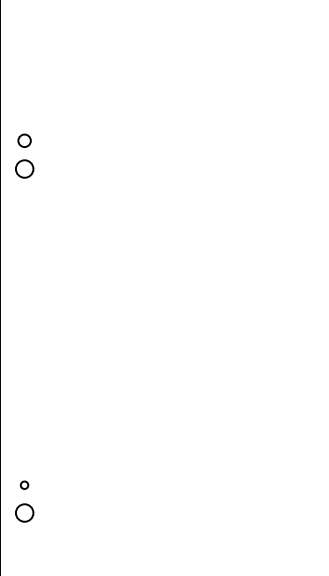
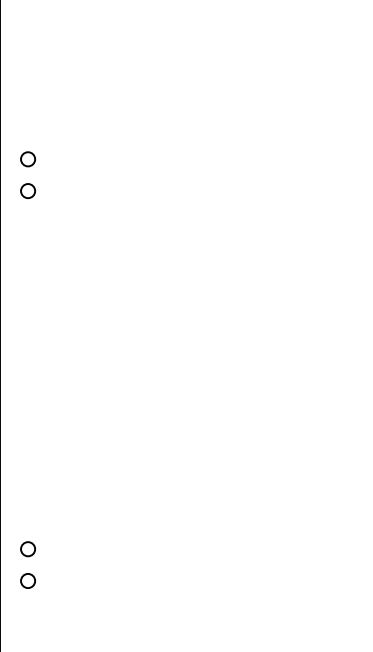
circle: (24, 168) -> (27, 190), size x0.71
circle: (24, 485) -> (27, 549), size x1.67
circle: (24, 513) -> (27, 581), size x0.71

